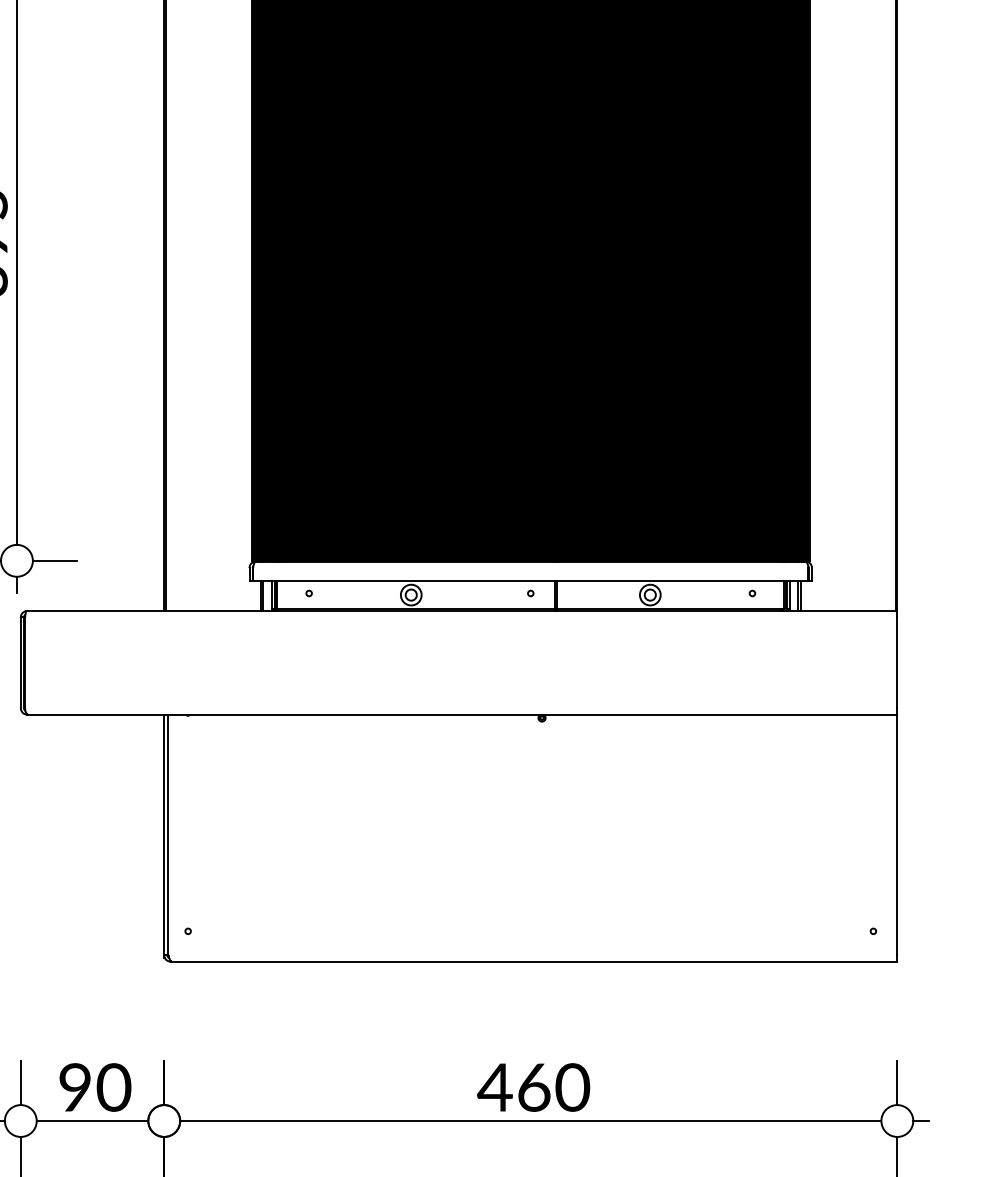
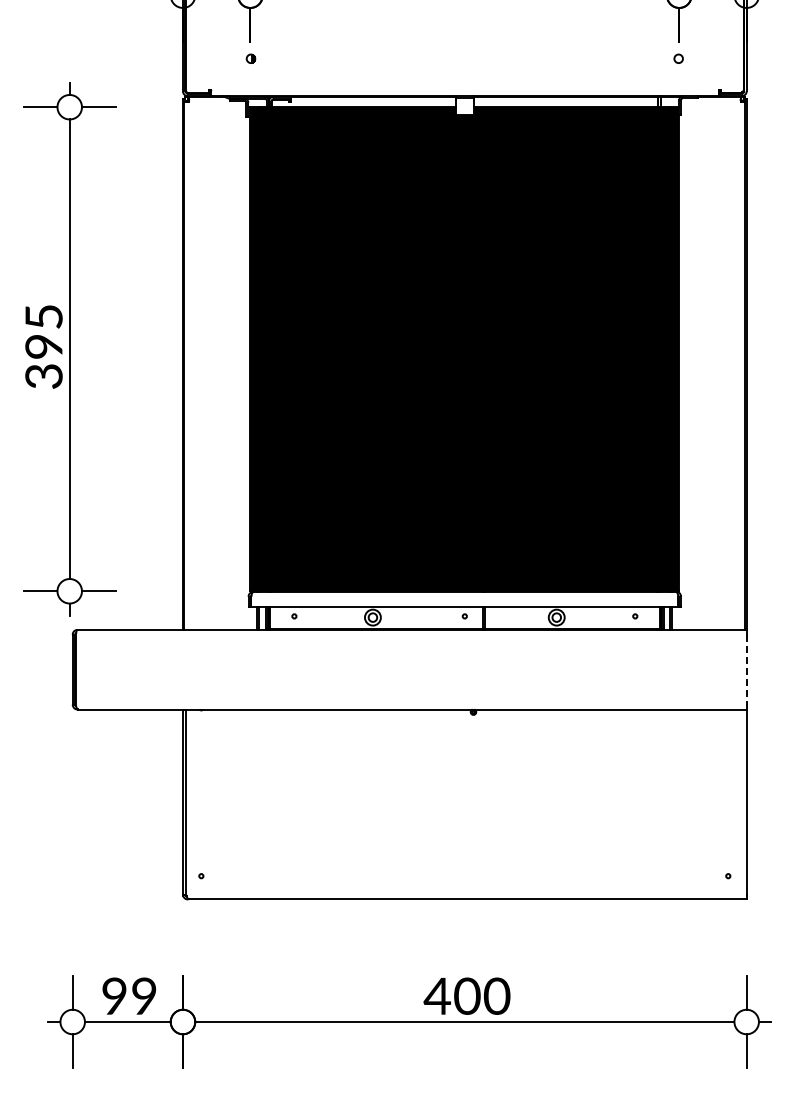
line: (897, 662) -> (746, 669), solid -> dashed
text: (534, 1086) -> (467, 995), 460 -> 400
text: (114, 1087) -> (144, 996), 90 -> 99

